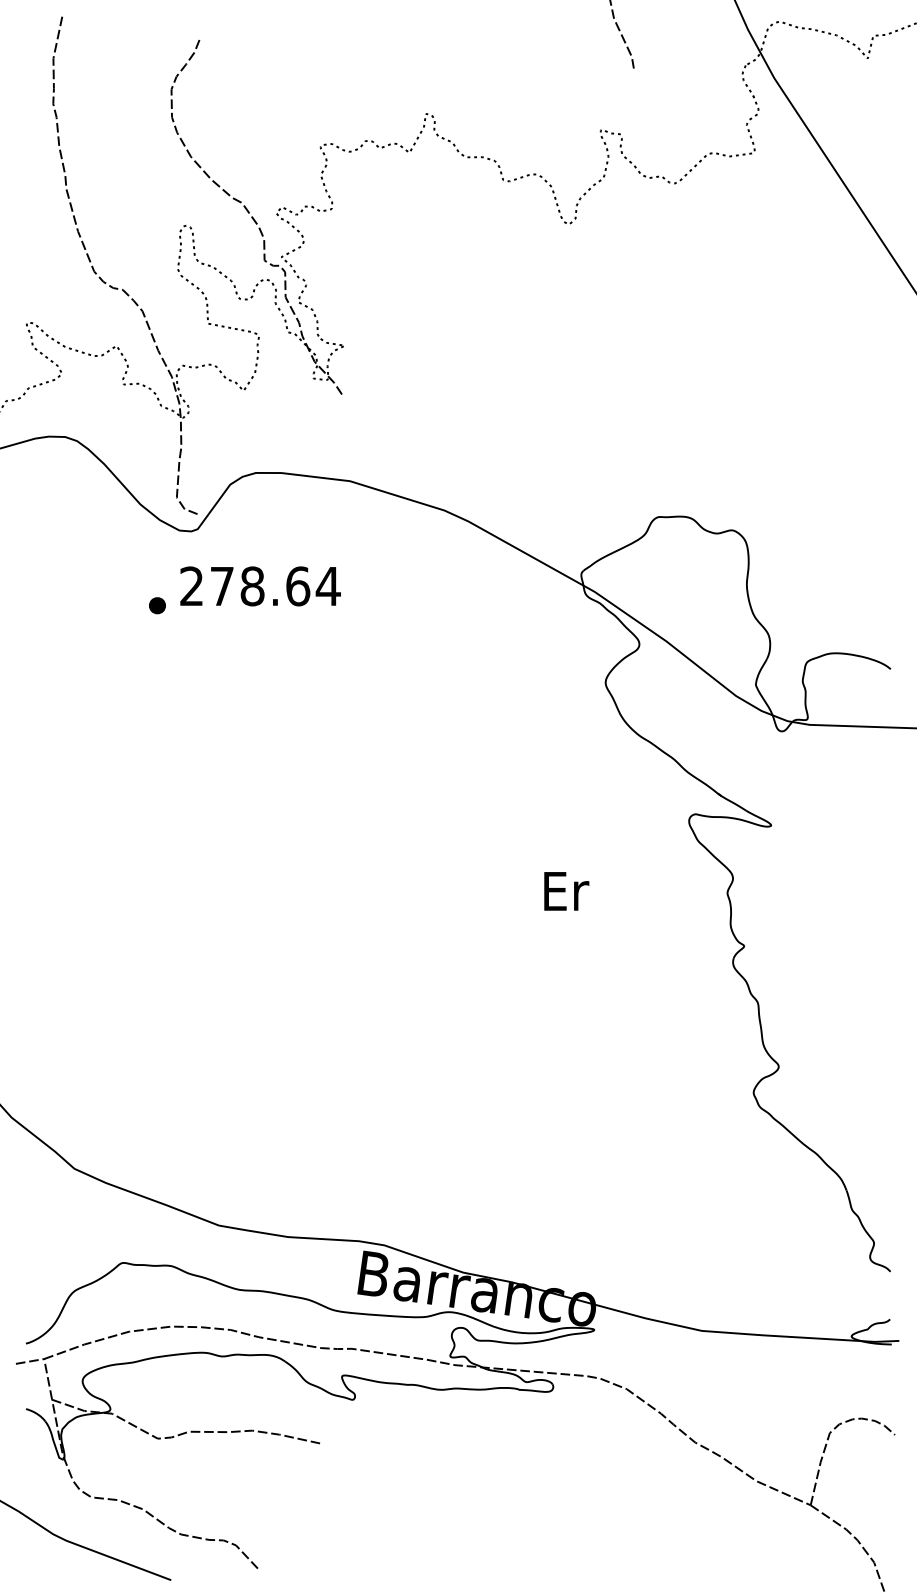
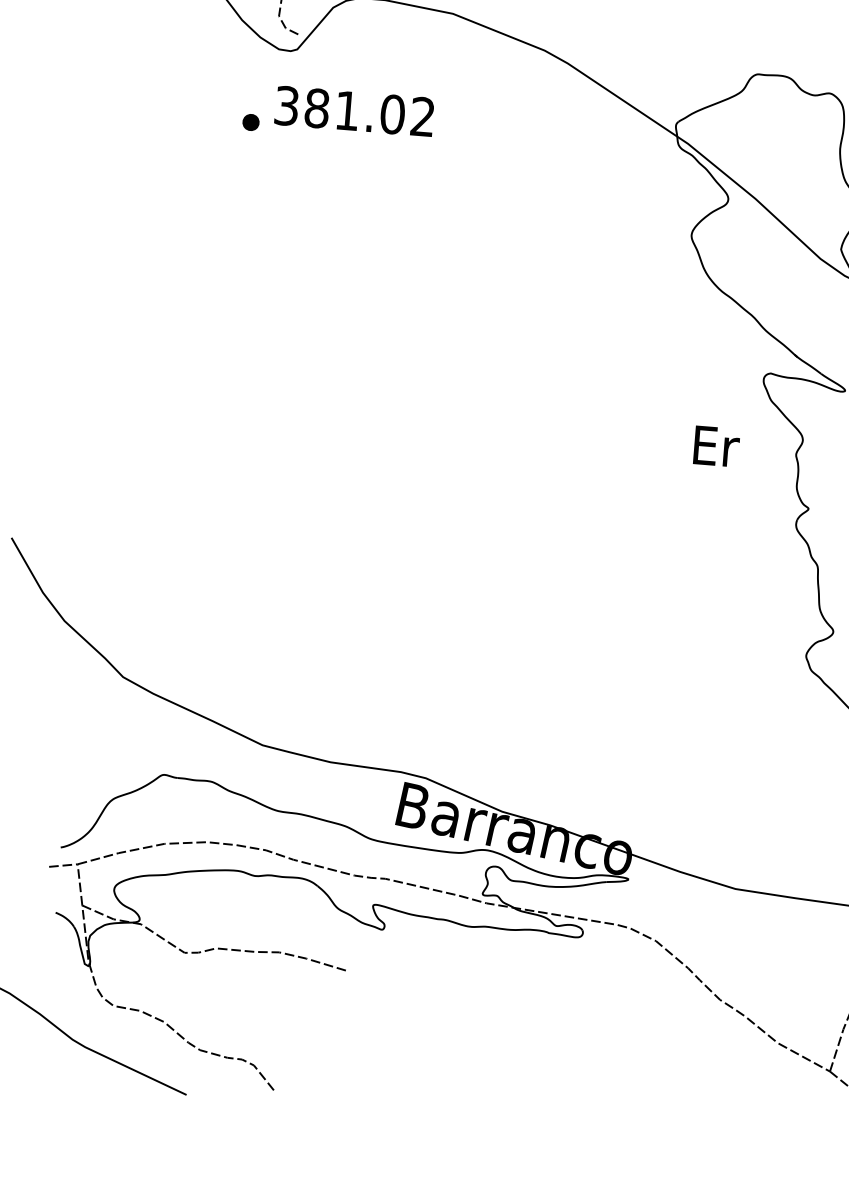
text: (260, 586) -> (355, 111), 278.64 -> 381.02
text: (566, 891) -> (716, 446), moved

